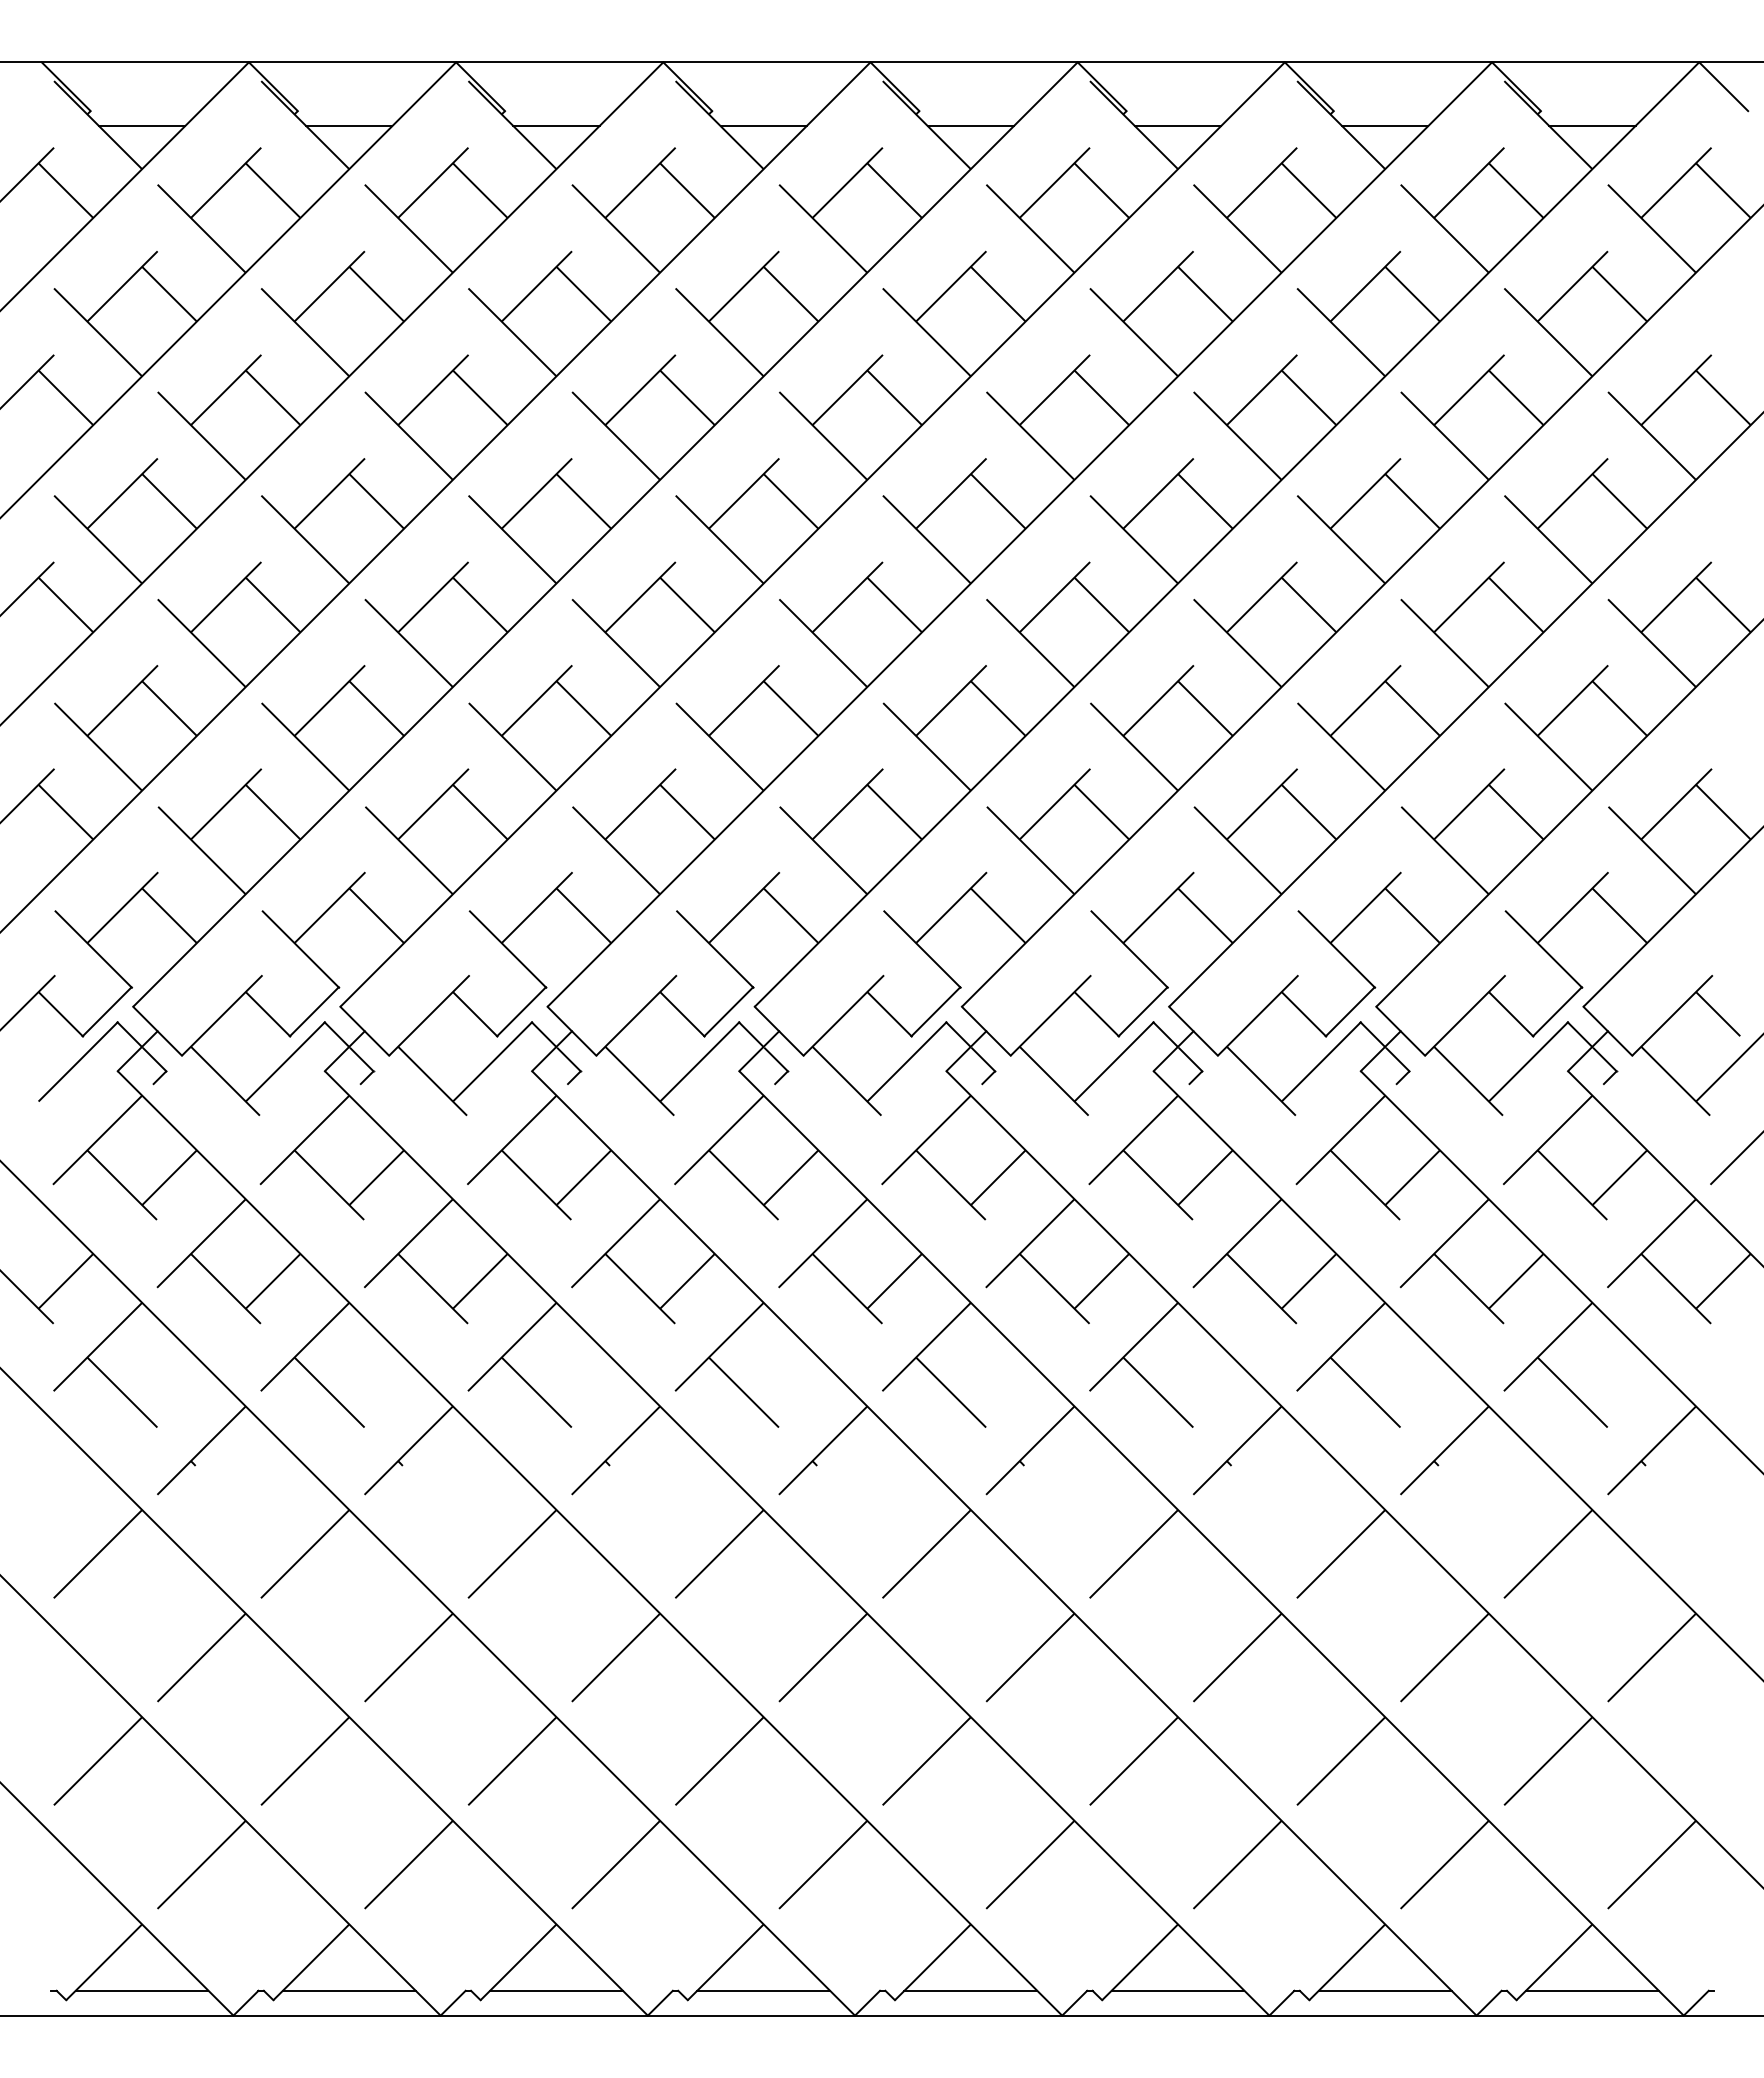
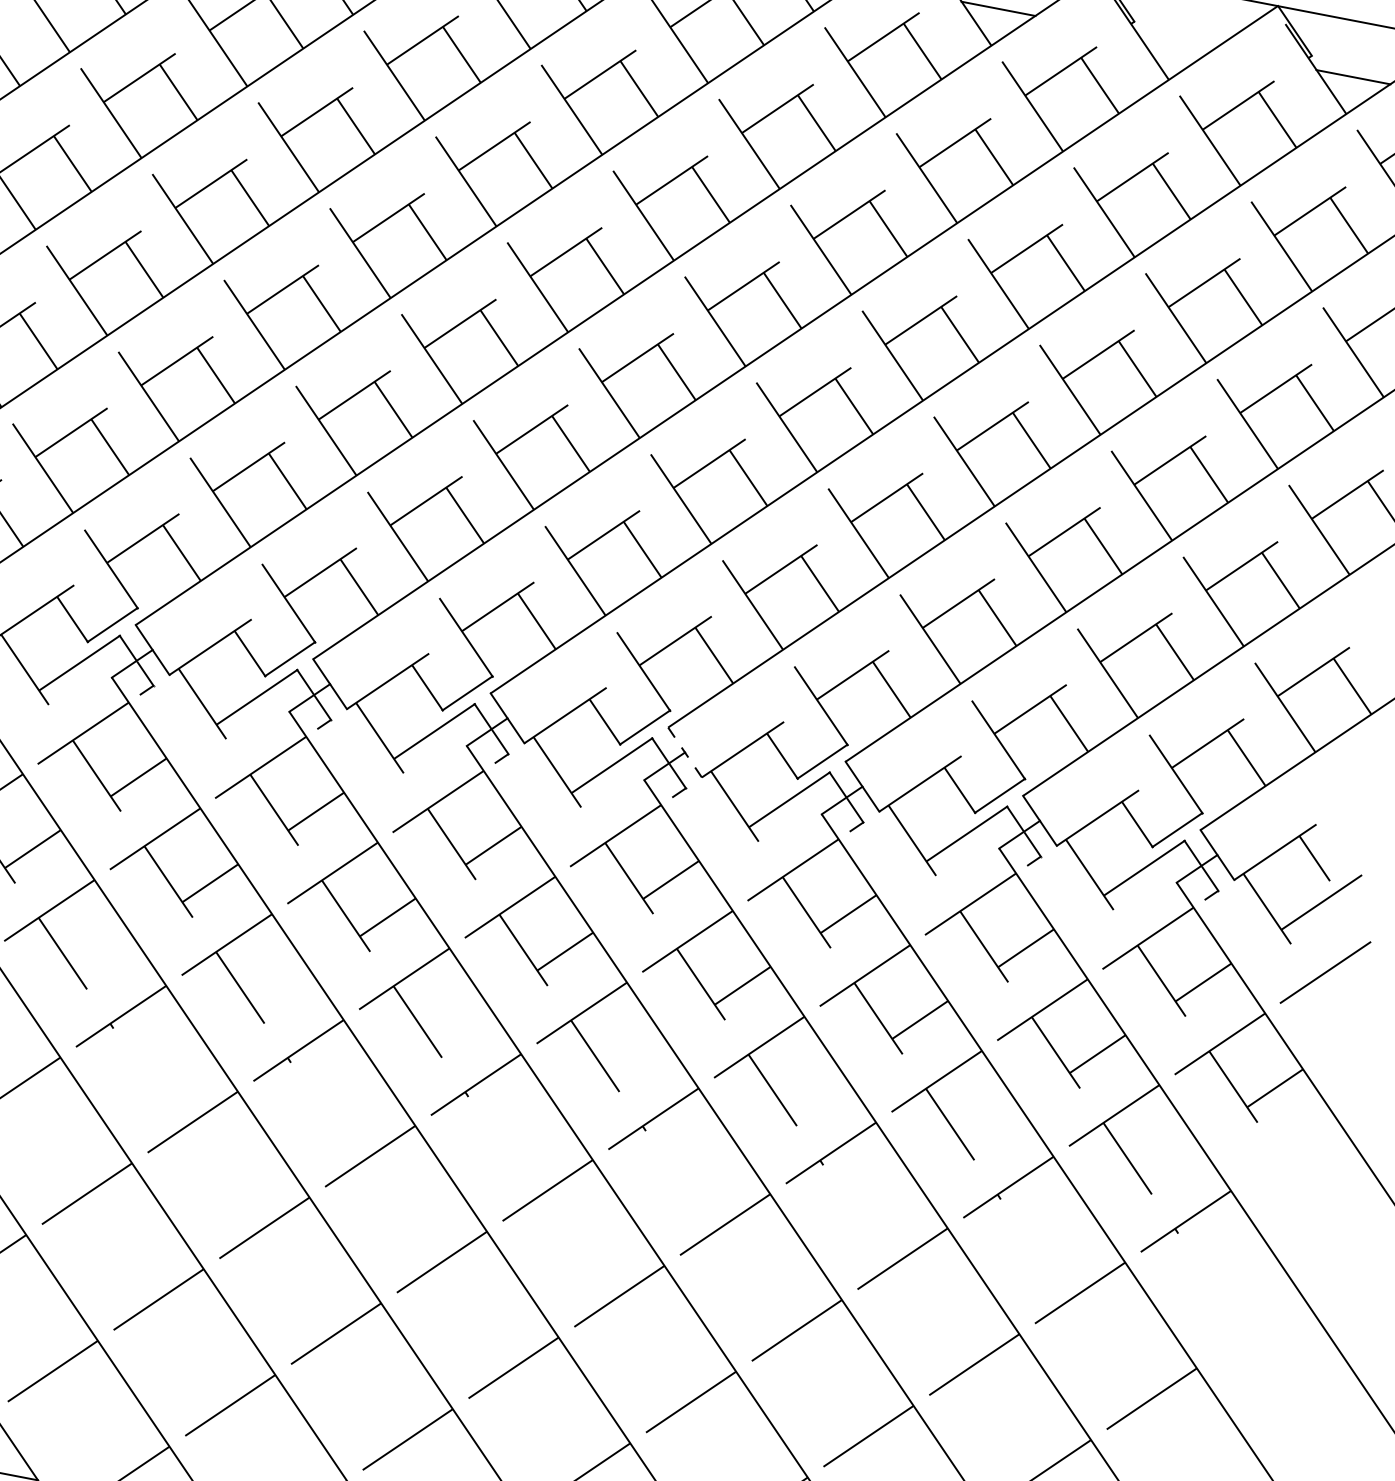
line: (1385, 126) -> (1176, 43), removed
line: (986, 1031) -> (685, 752), solid -> dashed

